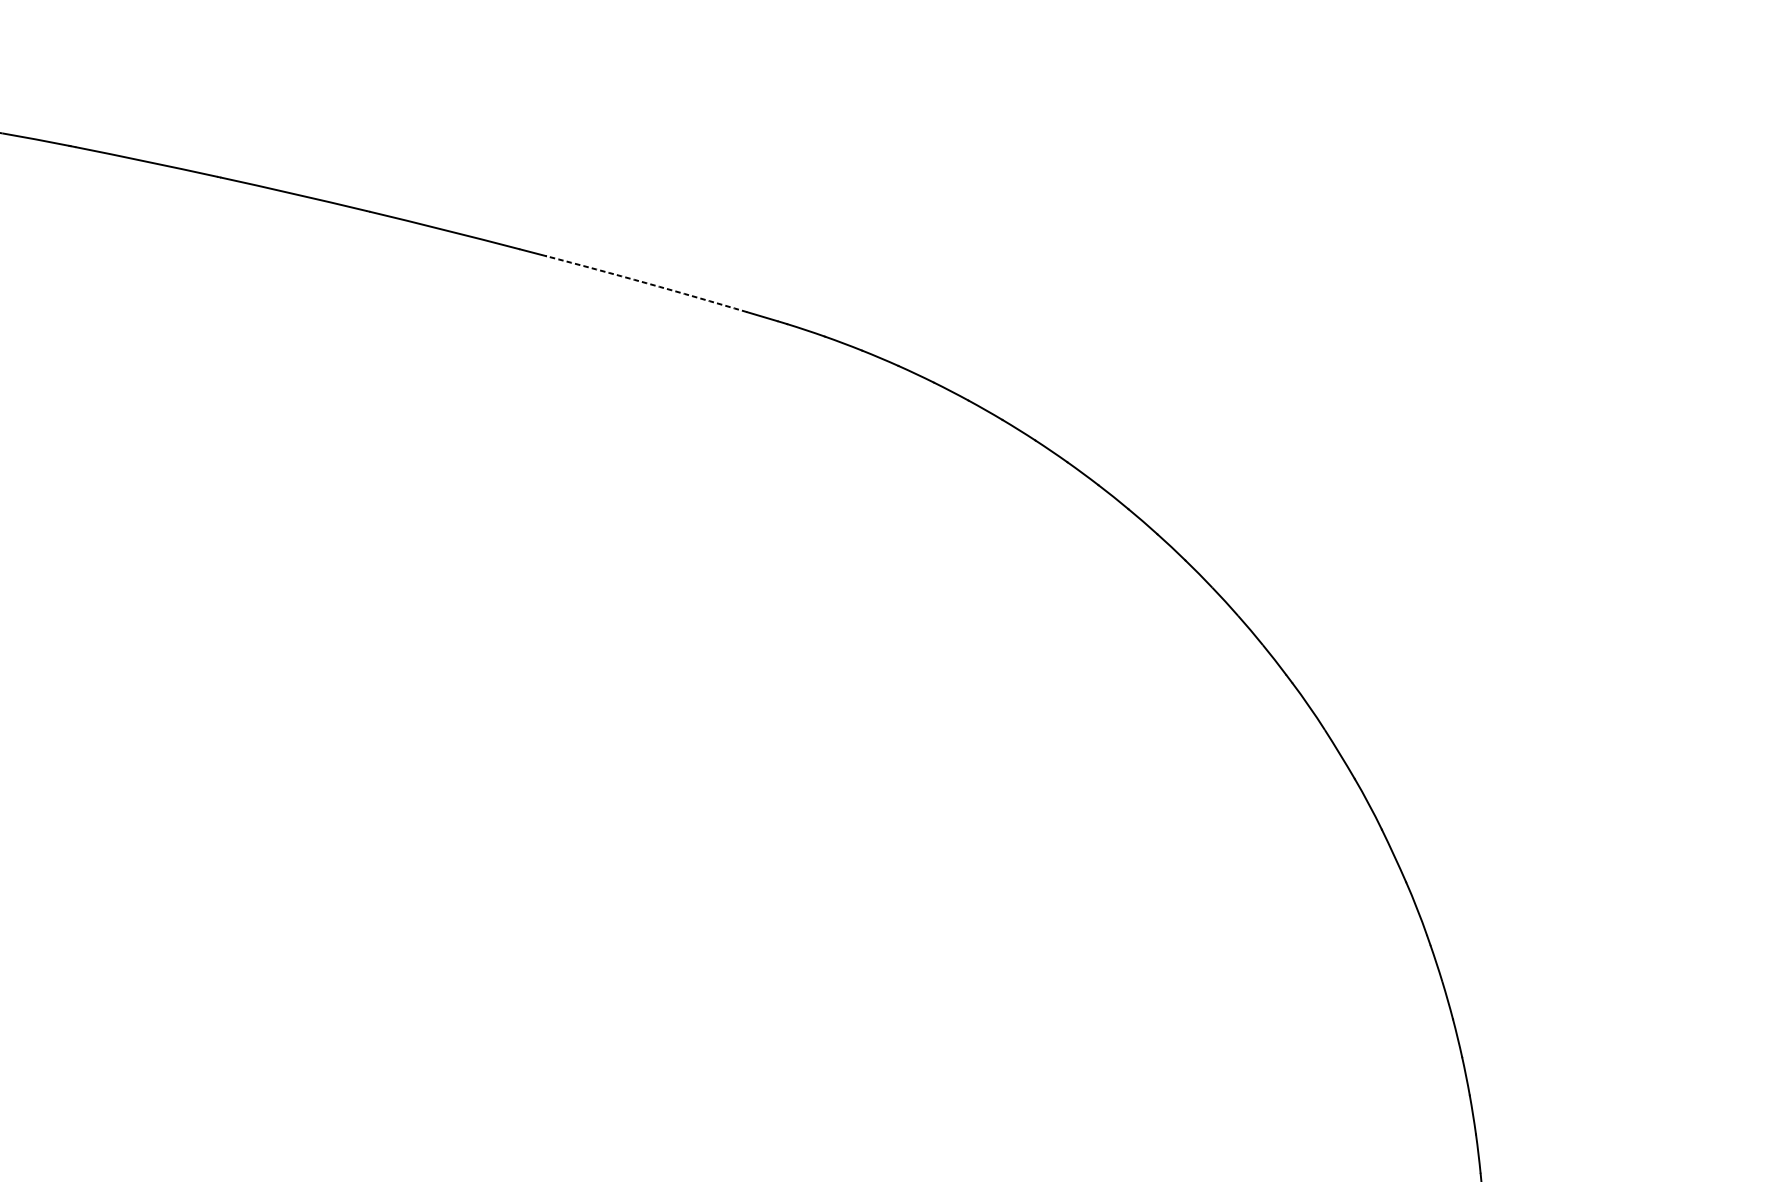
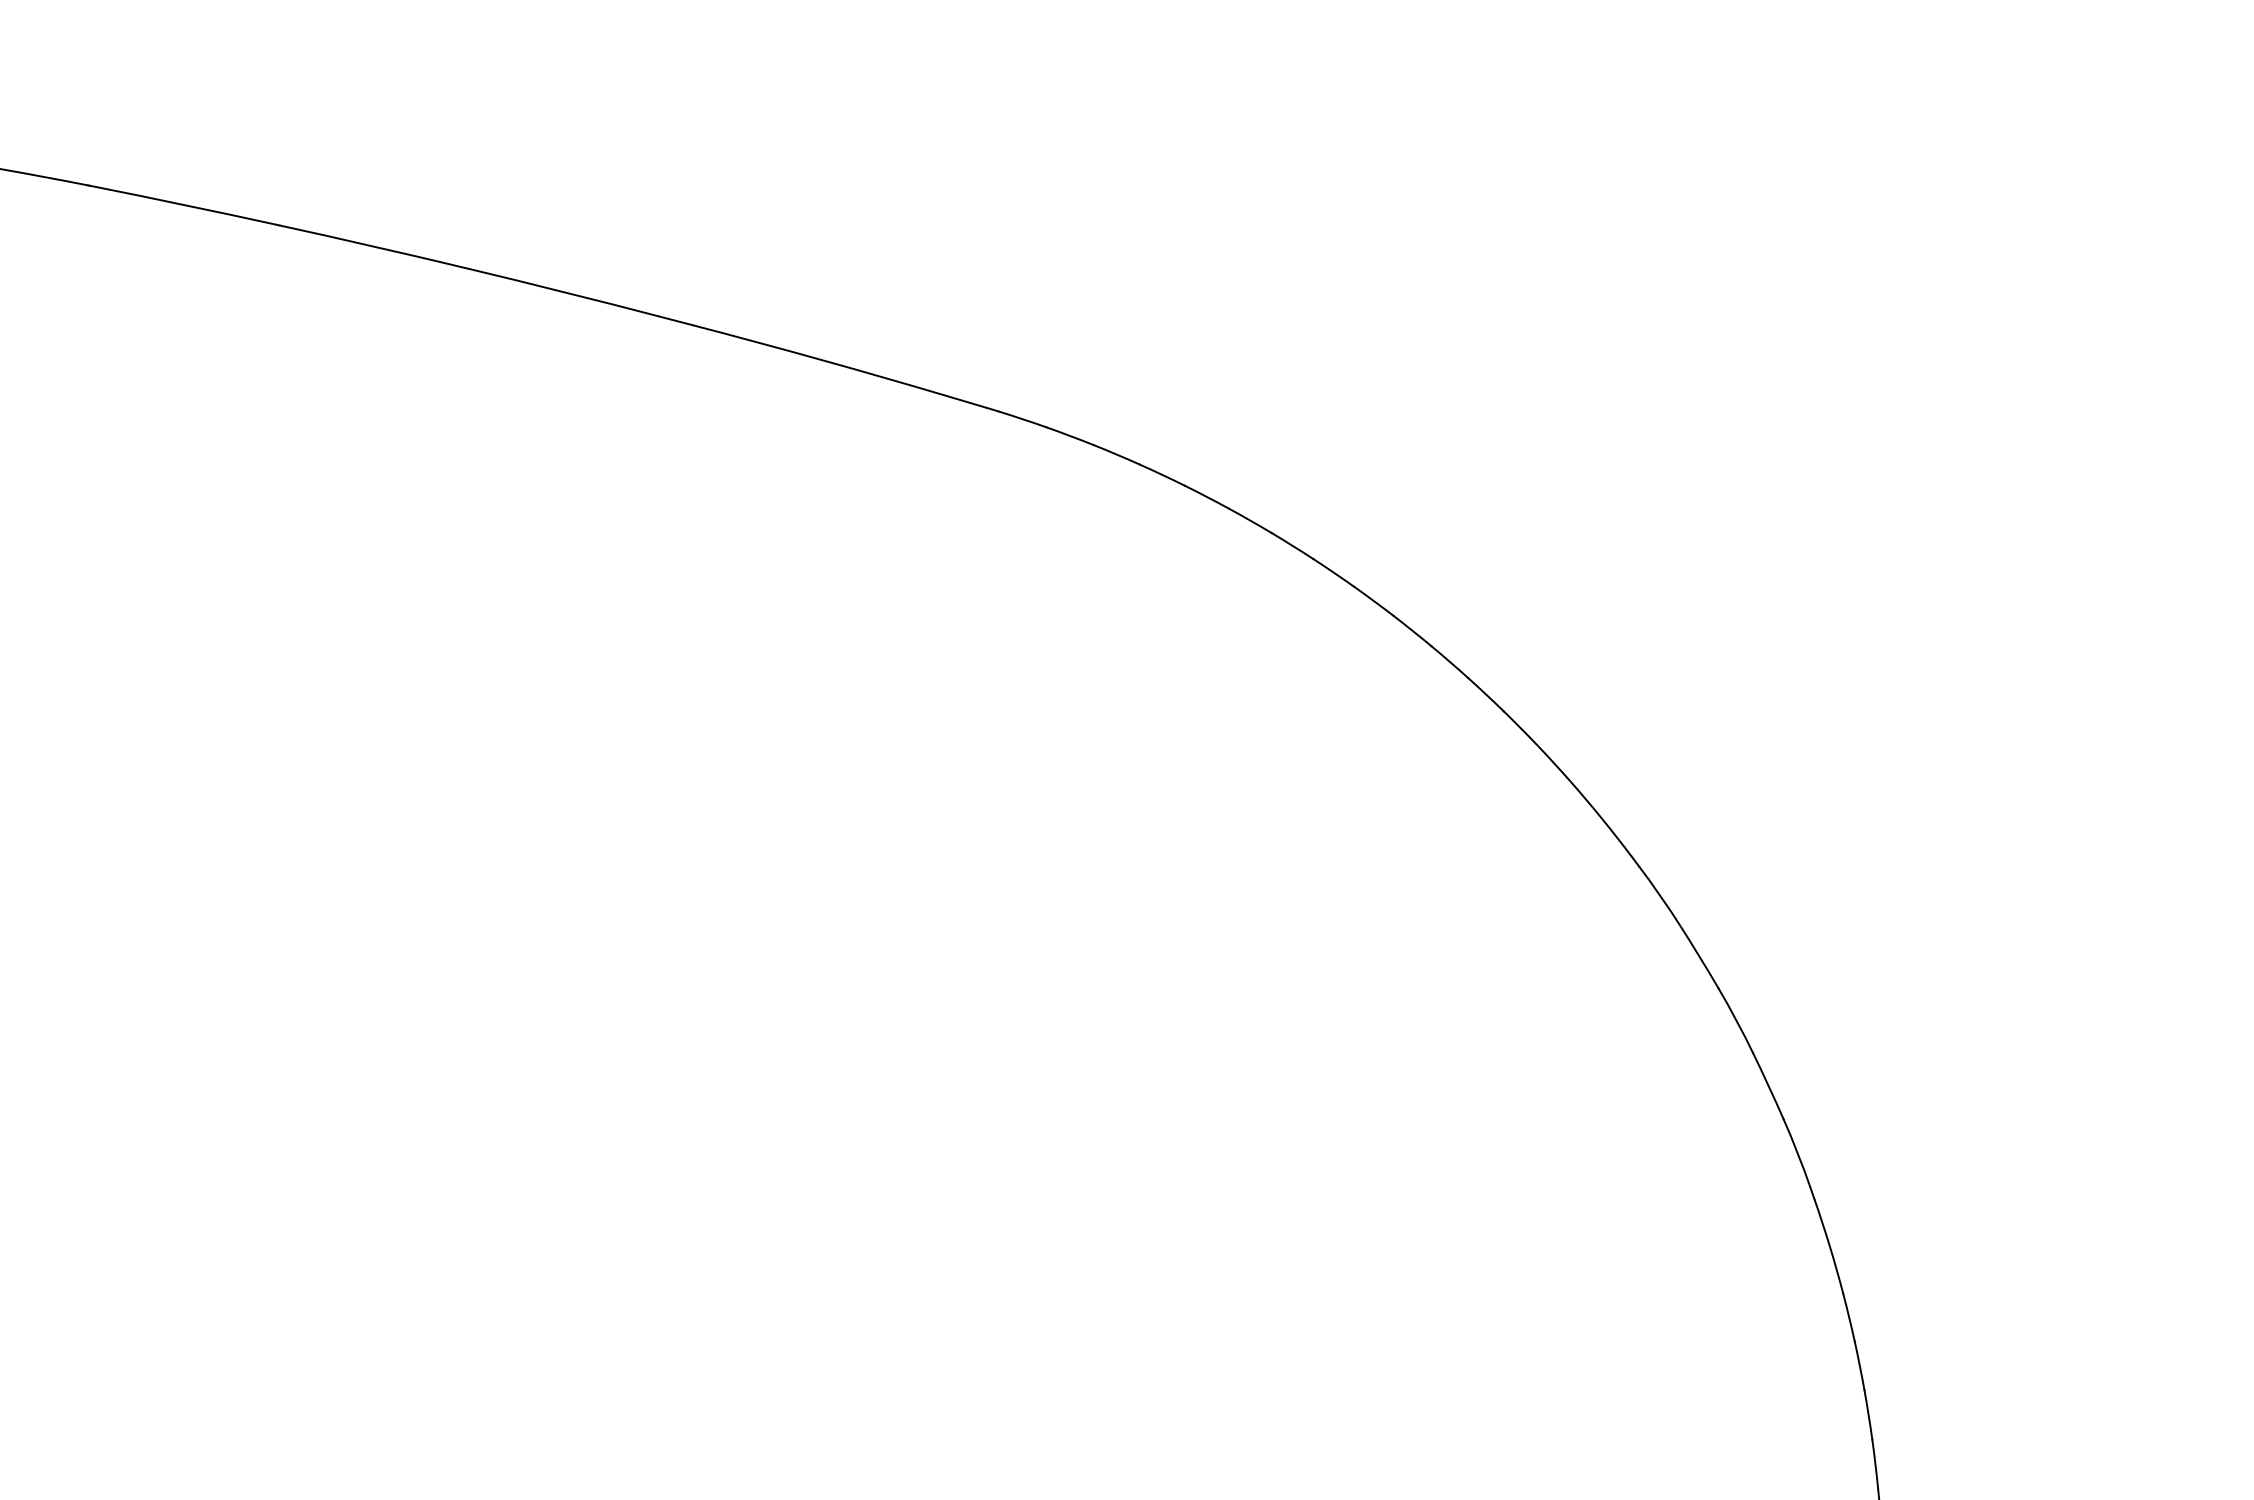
arc: (646, 283) -> (820, 359), dashed -> solid

